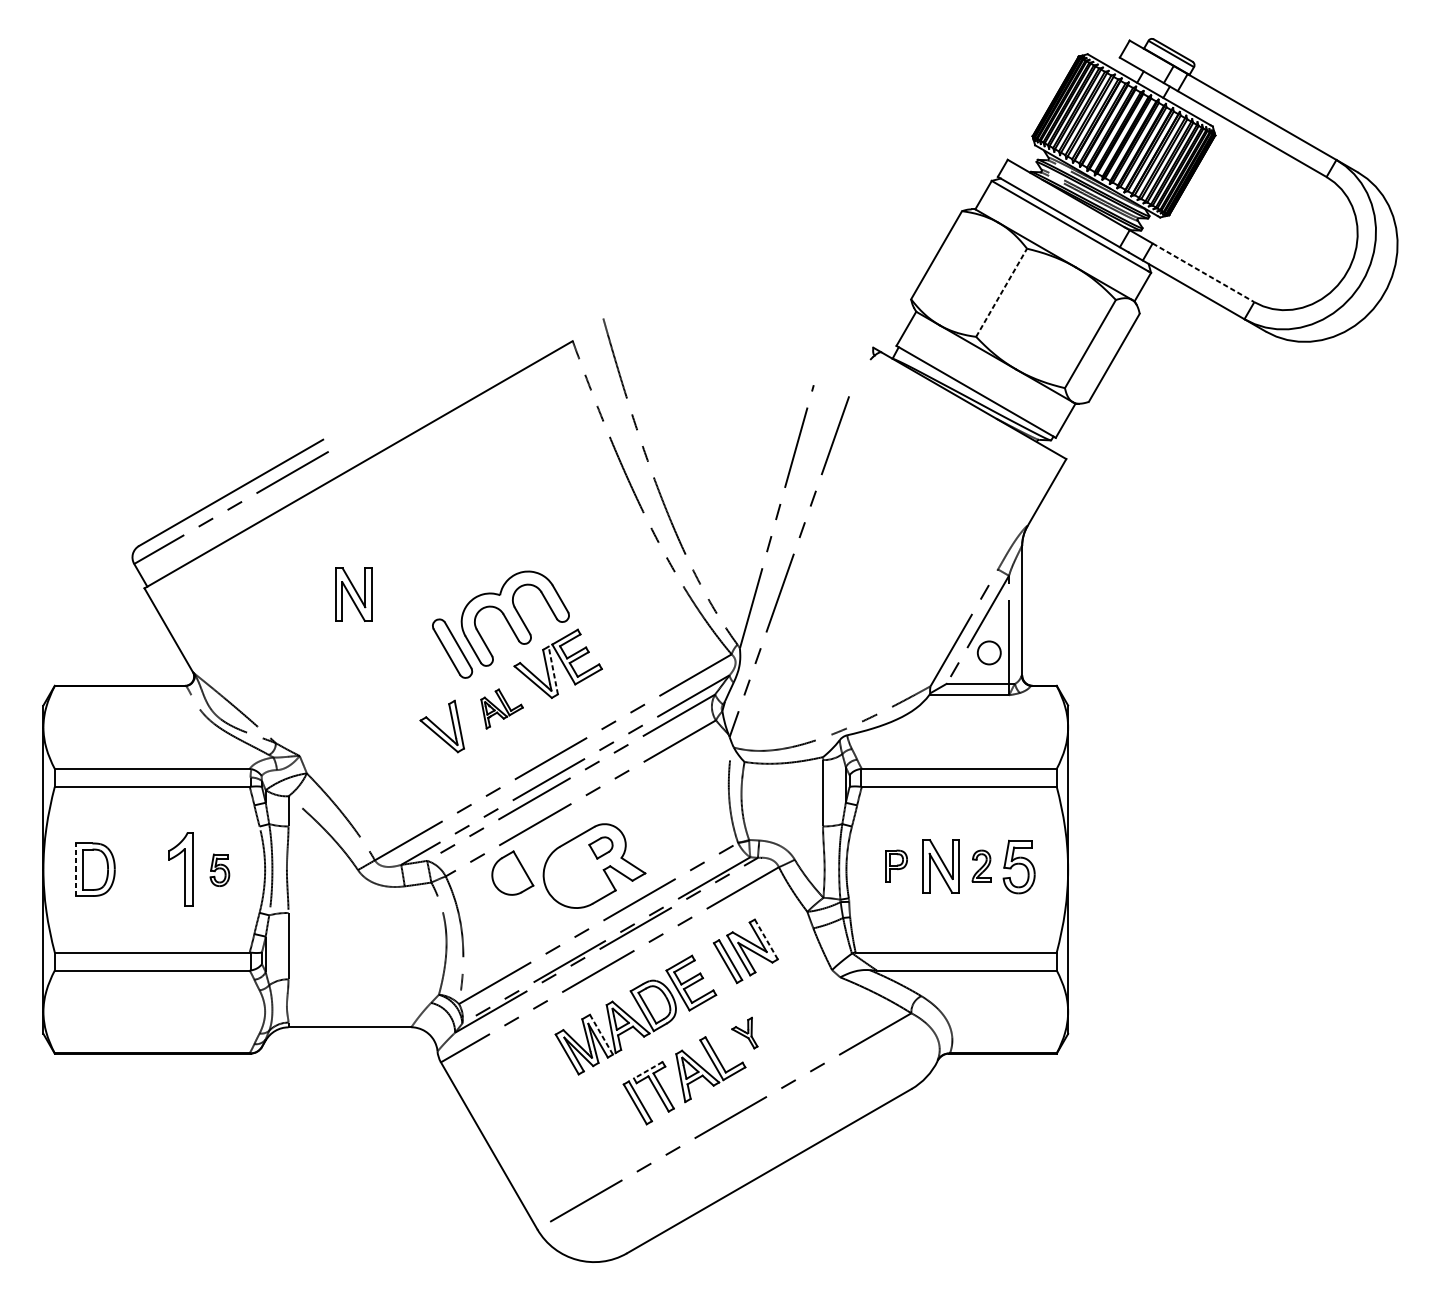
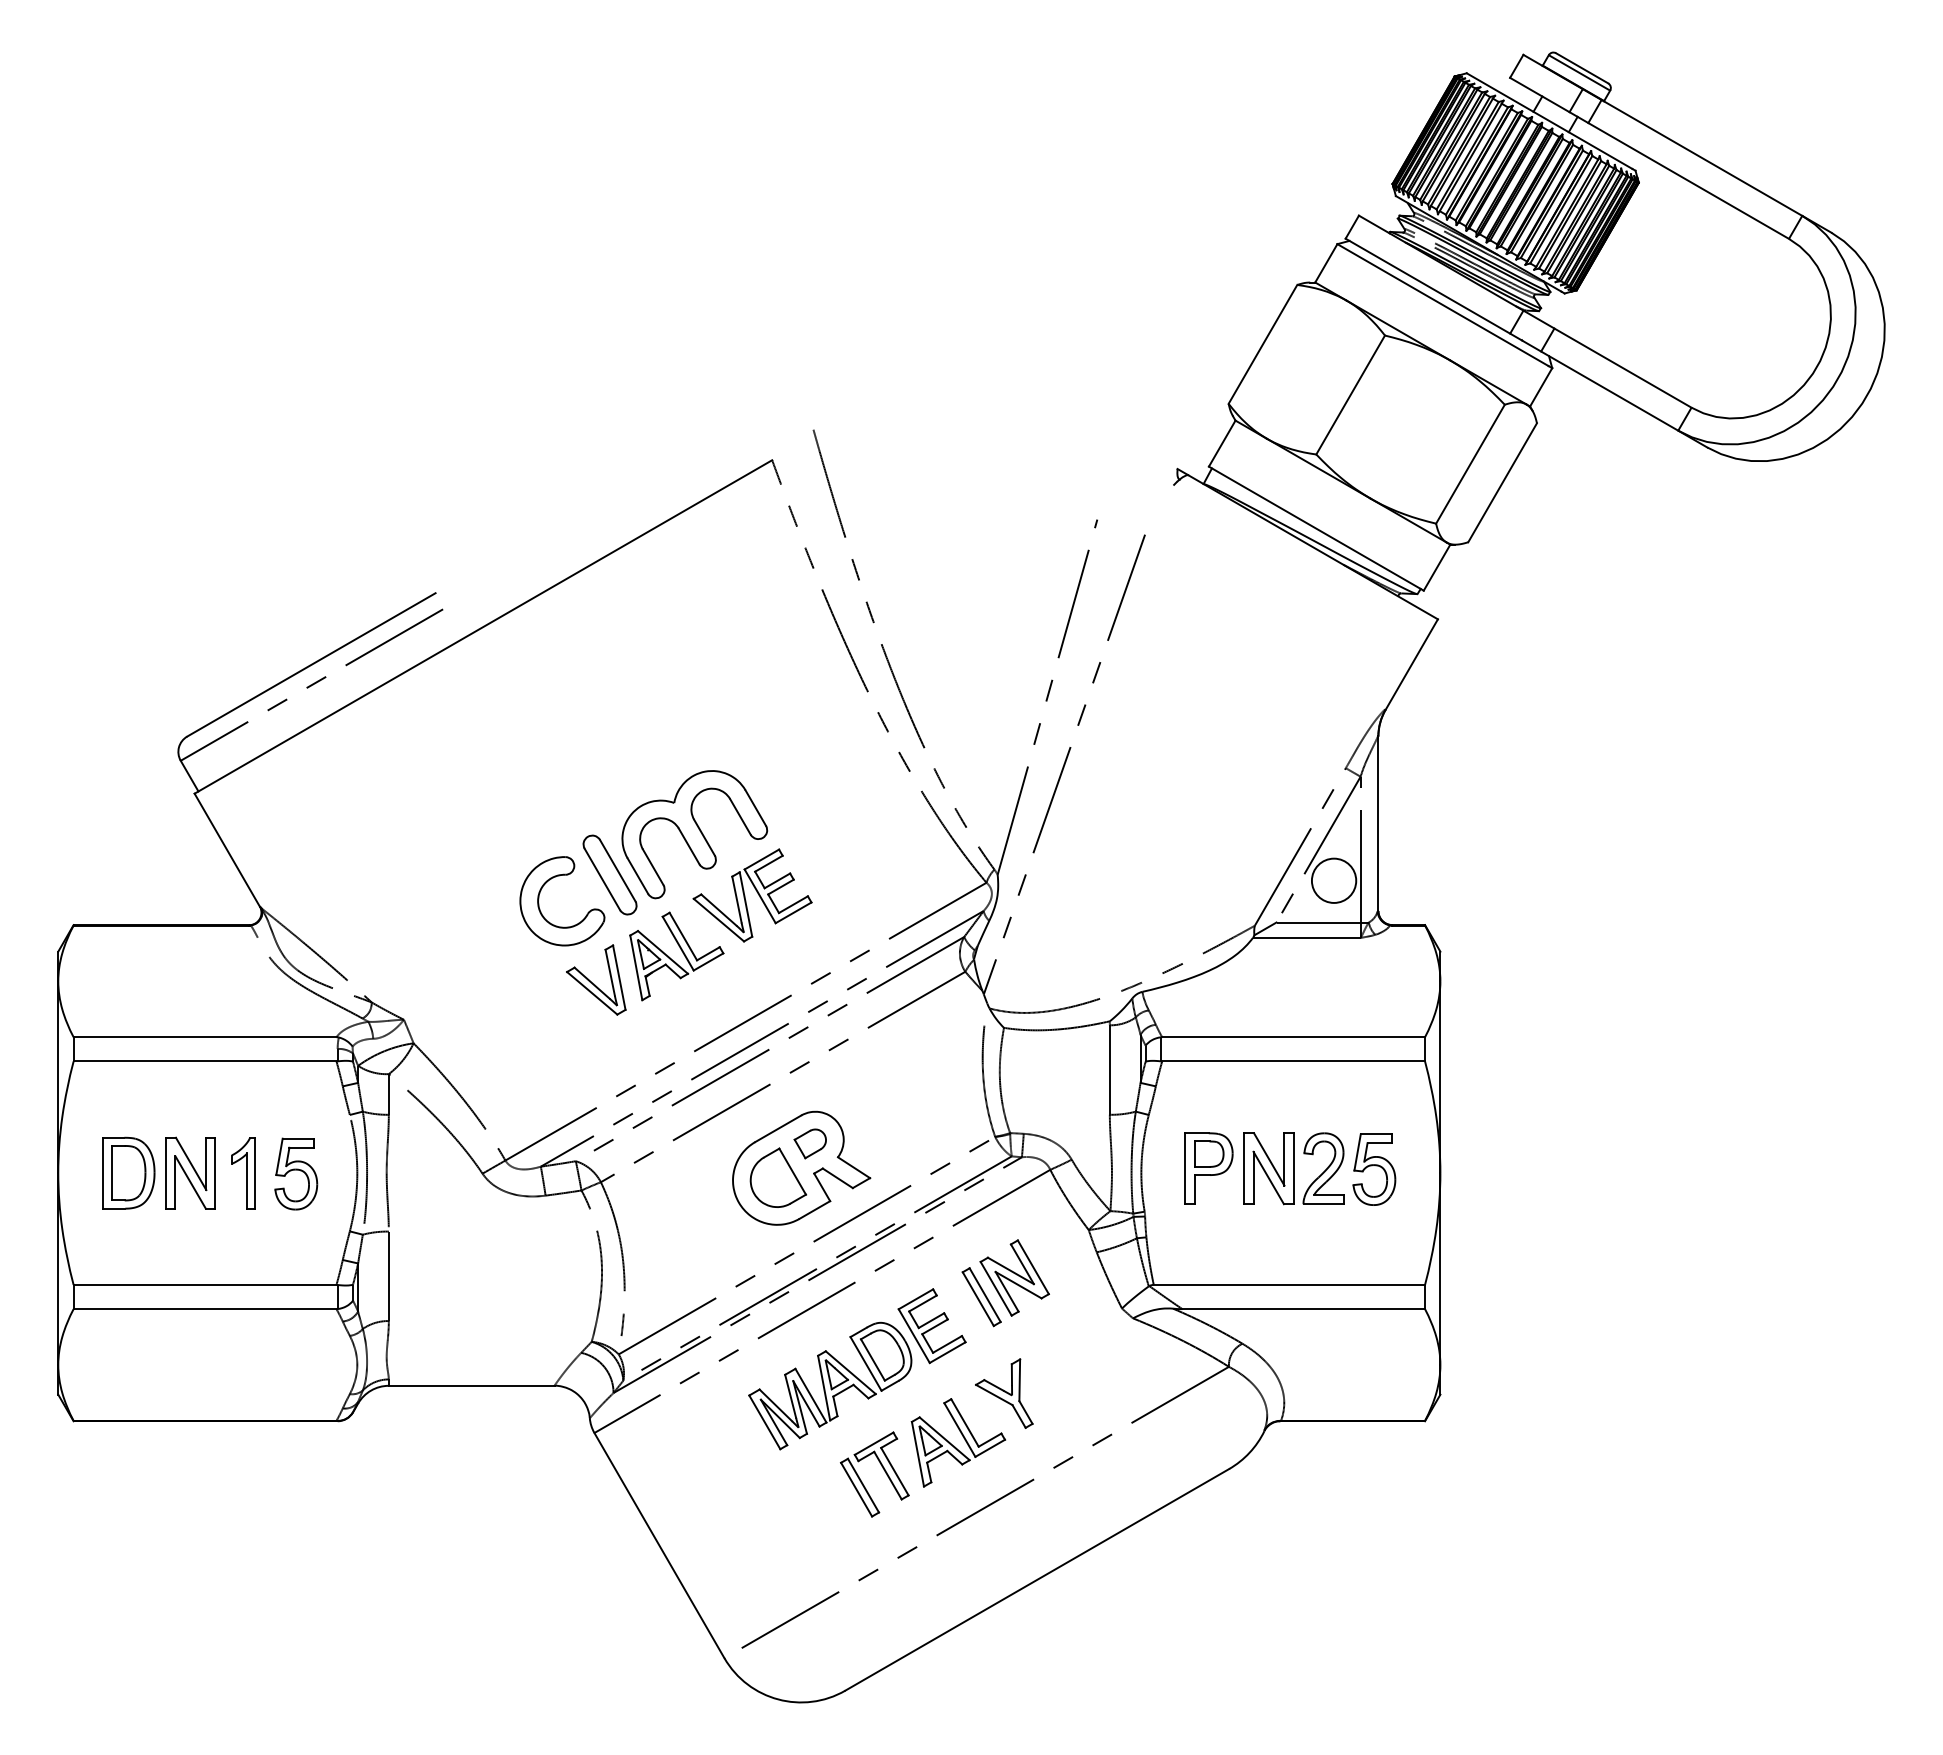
line: (1203, 273) -> (1623, 368), dashed -> solid
line: (1001, 293) -> (1350, 395), dashed -> solid
part: (353, 594) -> (190, 1172), moved
circle: (988, 652) -> (1333, 880), size x1.43
part: (400, 669) -> (539, 903), added
line: (553, 670) -> (746, 904), dashed -> solid
part: (501, 709) -> (676, 956), size x1.67
part: (896, 866) -> (1208, 1168), size x1.67
part: (981, 866) -> (1323, 1168), size x1.67
line: (76, 869) -> (102, 1172), dashed -> solid
part: (180, 869) -> (243, 1173), size x0.71
part: (220, 869) -> (296, 1173), size x1.67
part: (512, 872) -> (778, 1177), moved
line: (766, 938) -> (1033, 1266), dashed -> solid
part: (744, 1033) -> (1004, 1393), size x1.67
line: (601, 1034) -> (810, 1395), dashed -> solid
line: (647, 1070) -> (873, 1443), dashed -> solid

